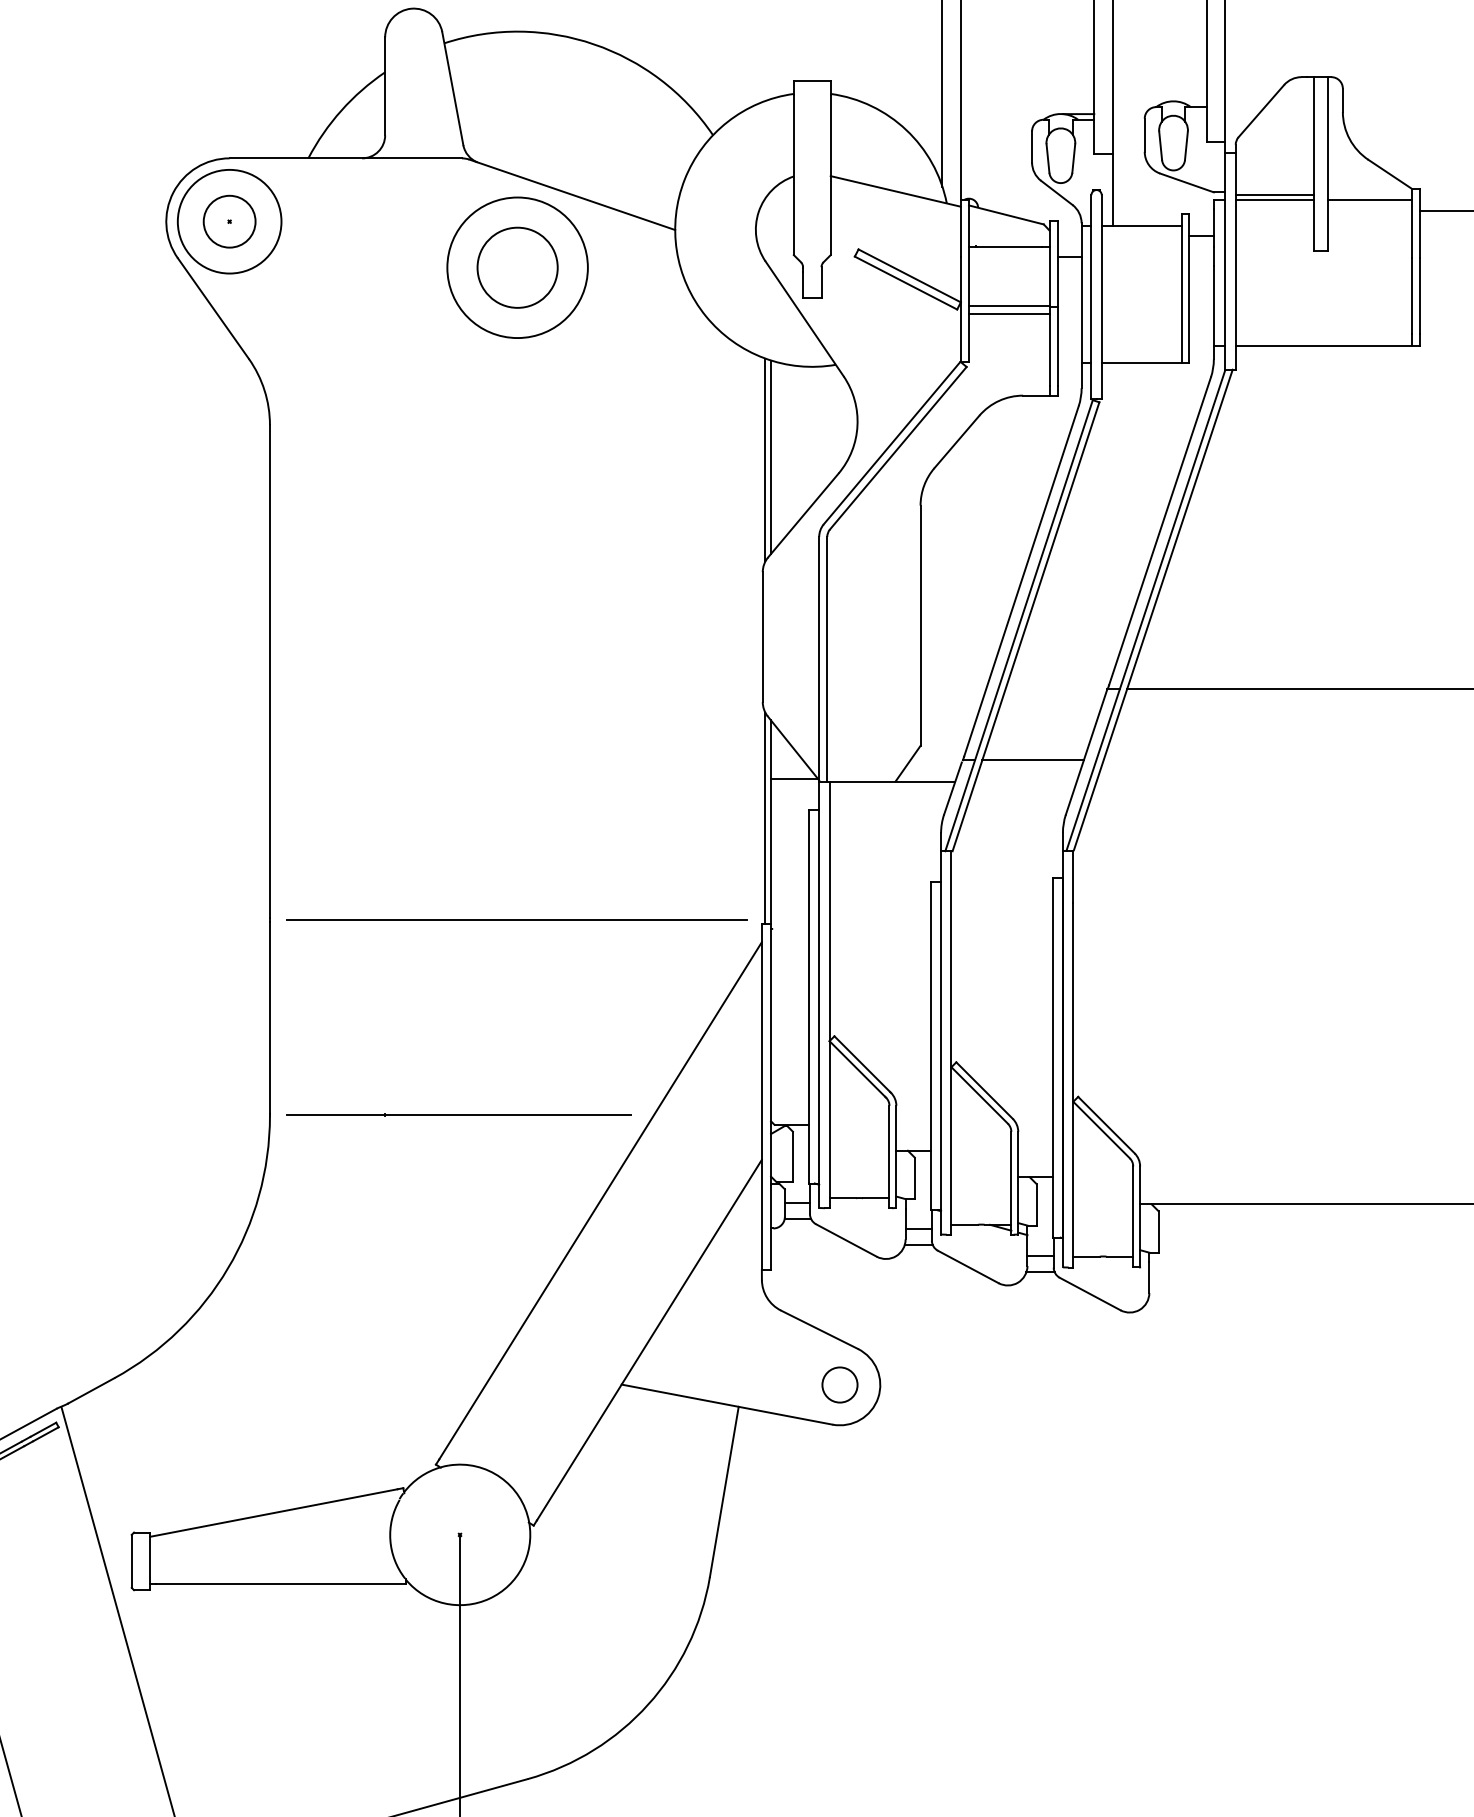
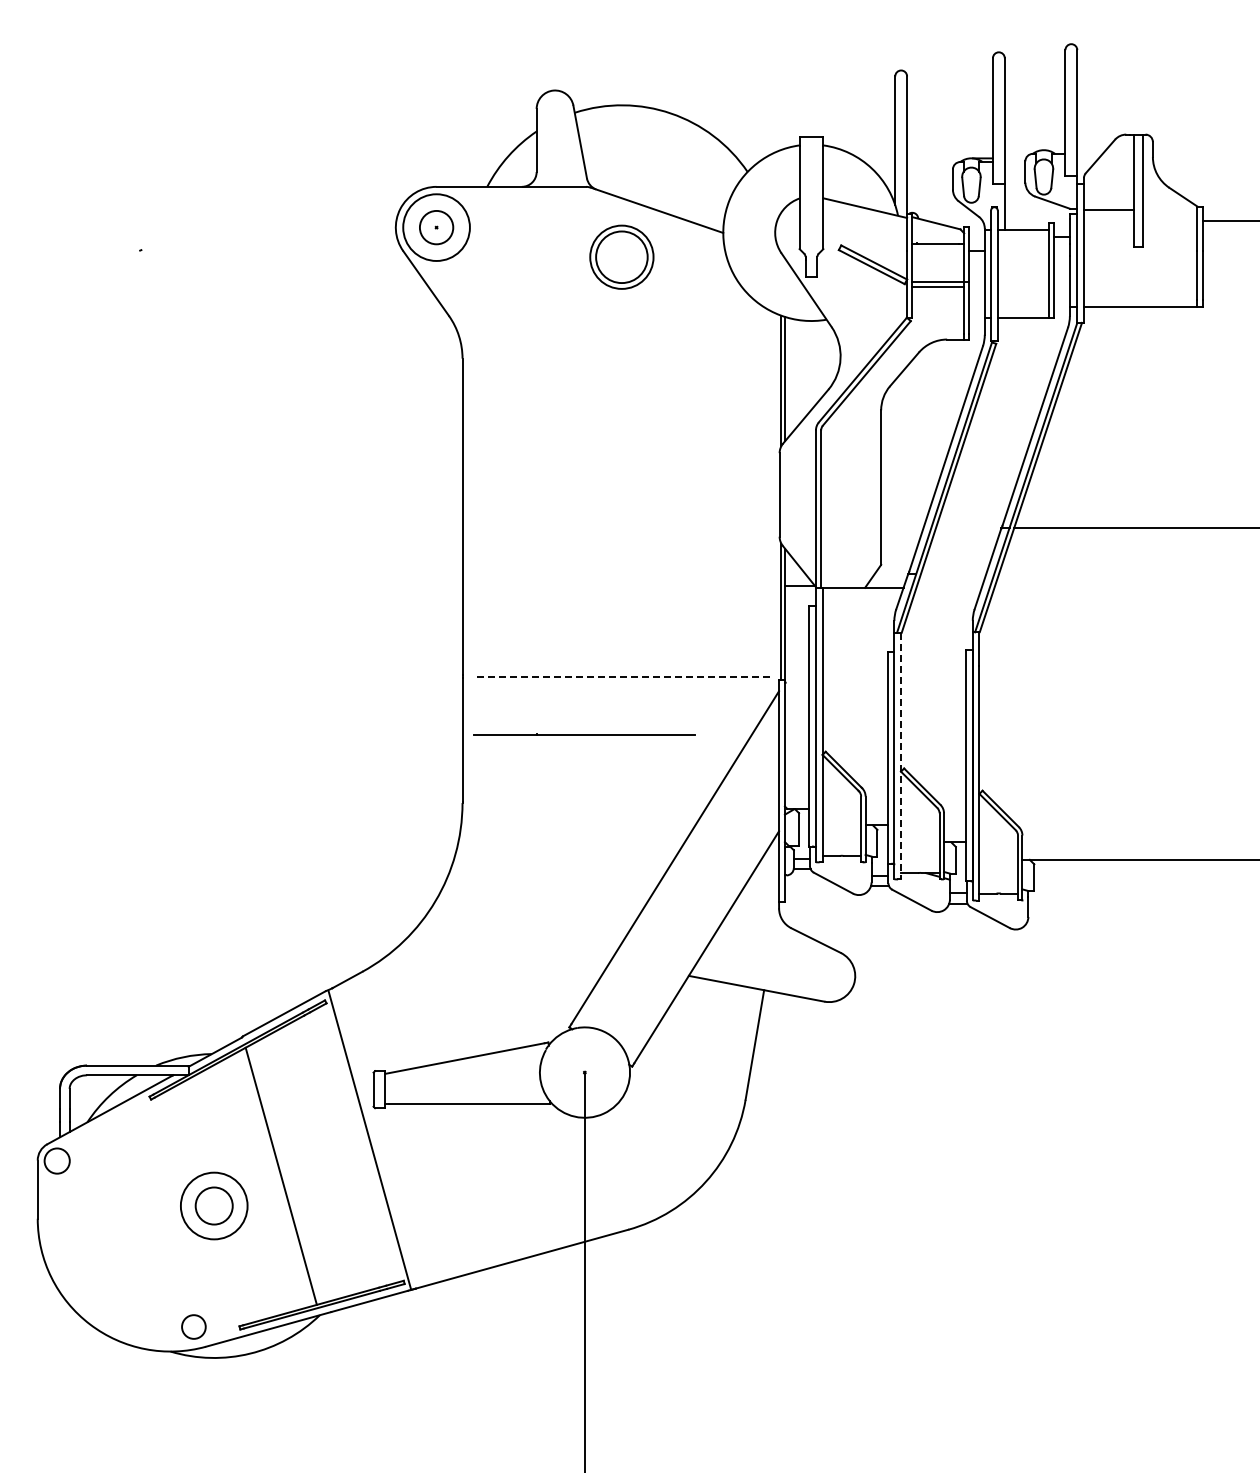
line: (1273, 199) -> (1108, 213), removed
line: (1370, 199) -> (1170, 213), removed
circle: (517, 268) -> (621, 257), size x0.7
line: (1032, 760) -> (953, 574), removed
line: (517, 919) -> (621, 676), solid -> dashed
line: (952, 1043) -> (901, 756), solid -> dashed
line: (459, 1115) -> (584, 734), moved
circle: (840, 1385) -> (829, 976), removed

